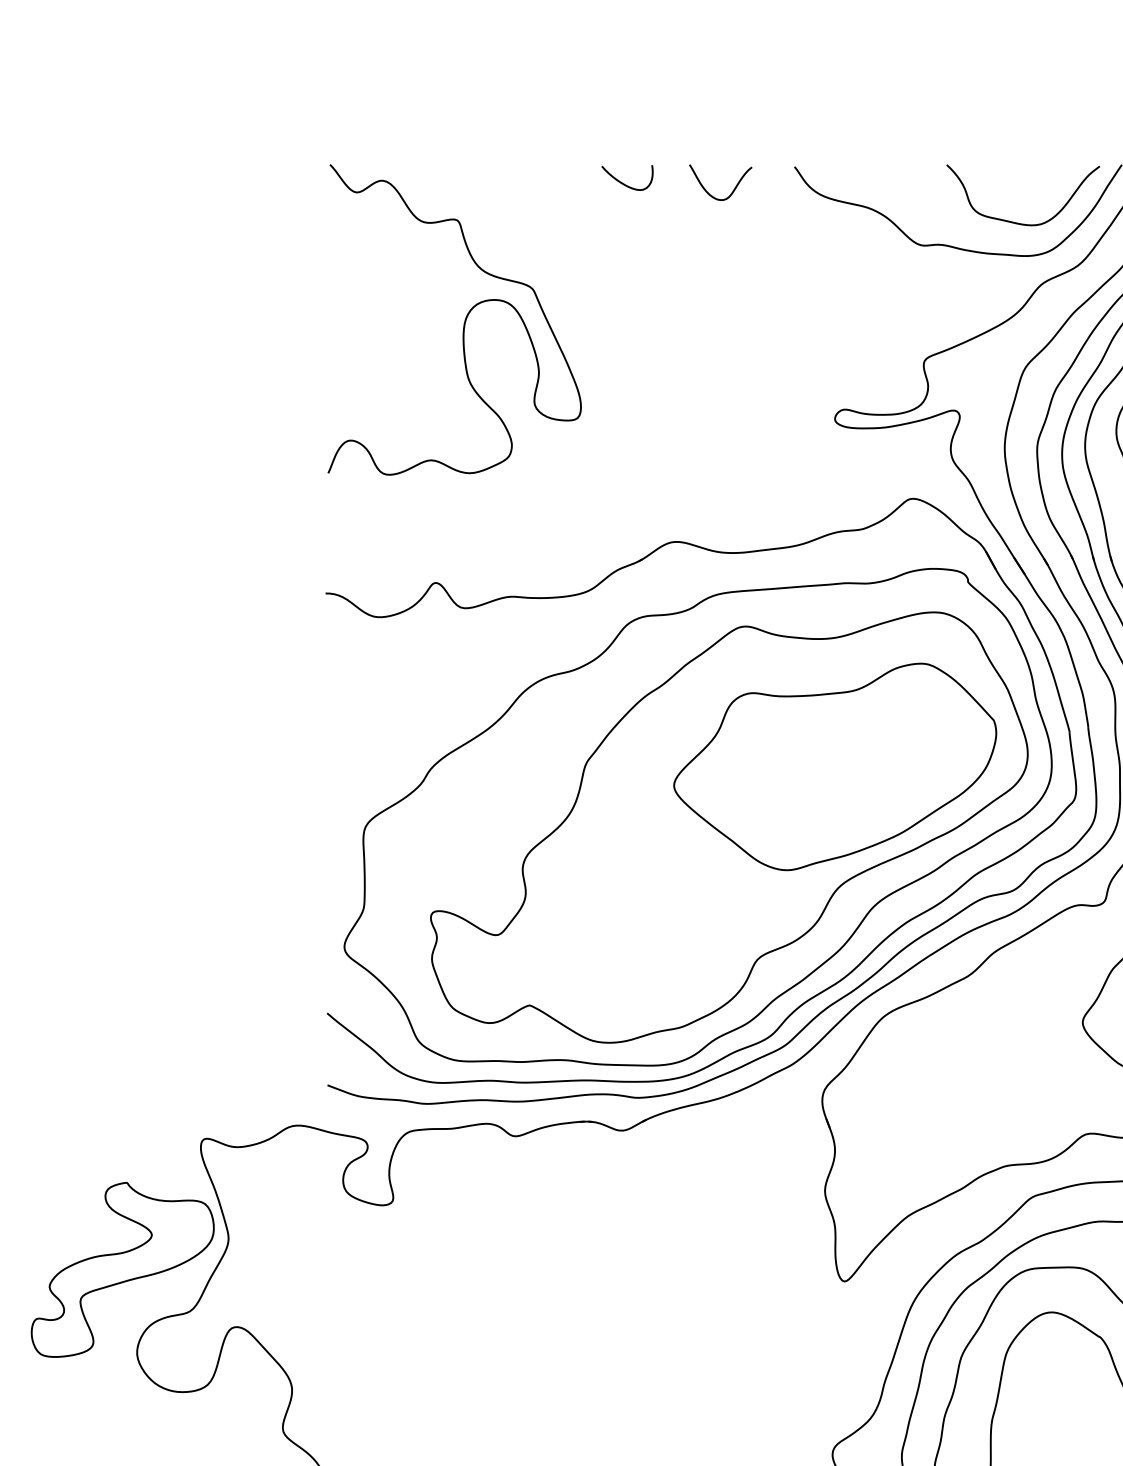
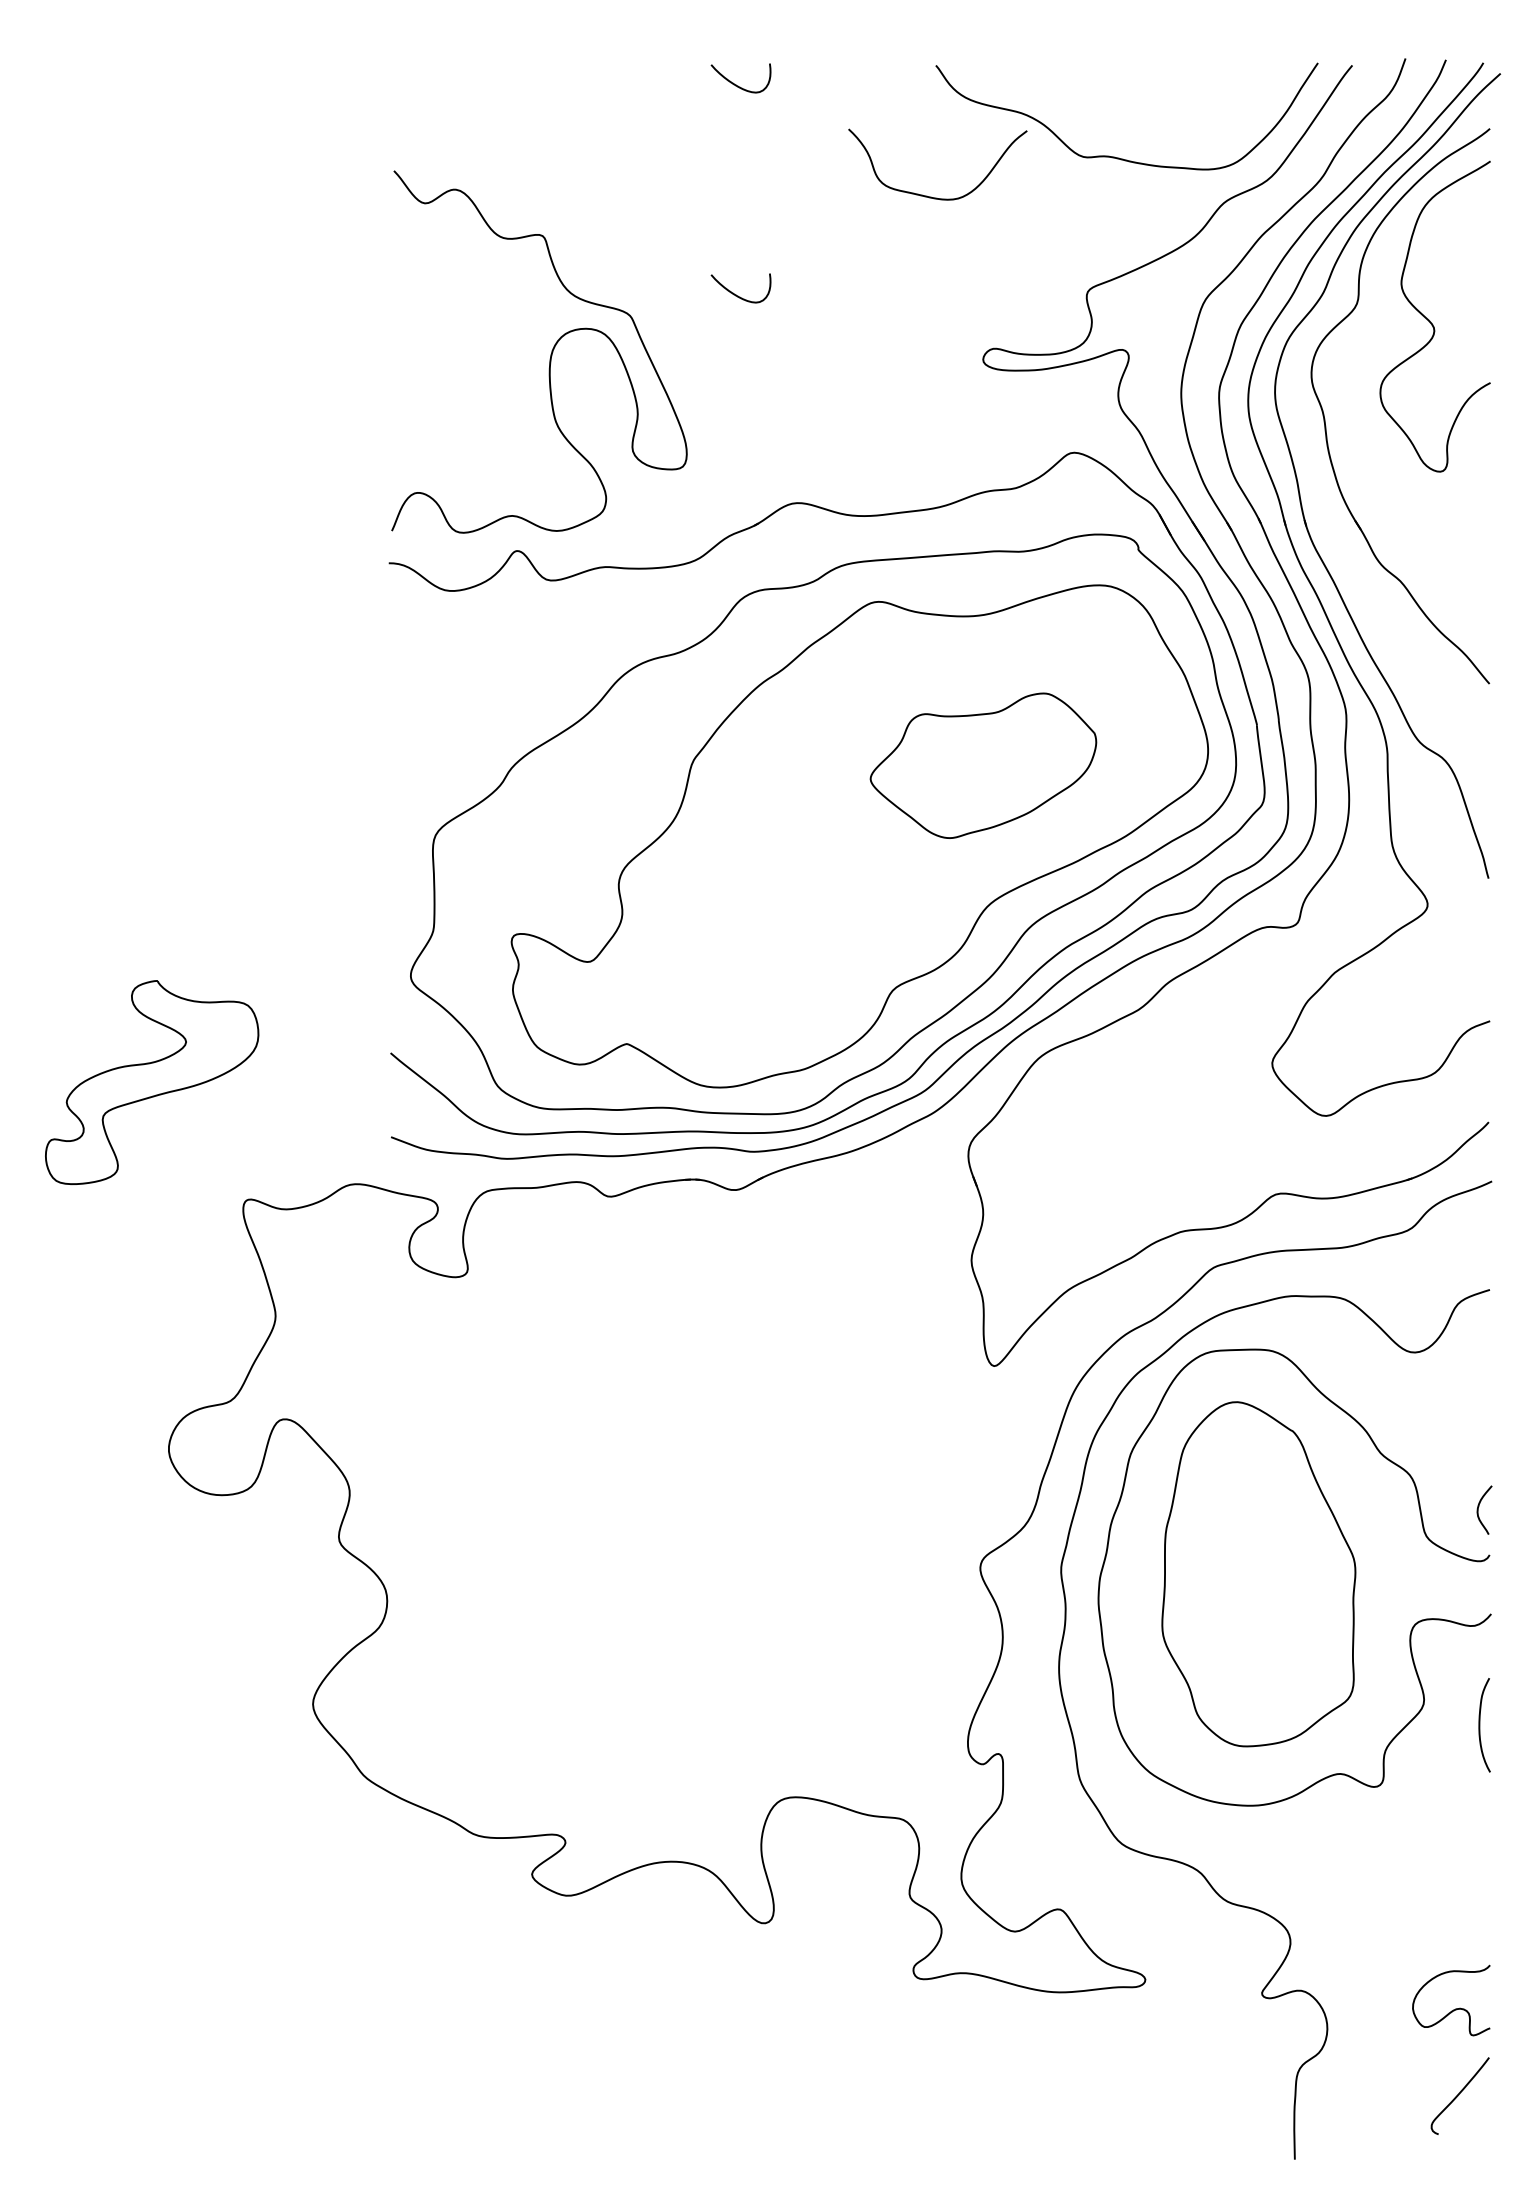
curve: (734, 188) -> (865, 90), removed
curve: (1017, 222) -> (931, 196), moved
curve: (464, 321) -> (550, 354), moved
curve: (623, 363) -> (736, 294), added
part: (835, 766) -> (983, 765), size x0.6
part: (123, 1269) -> (152, 1082), moved

